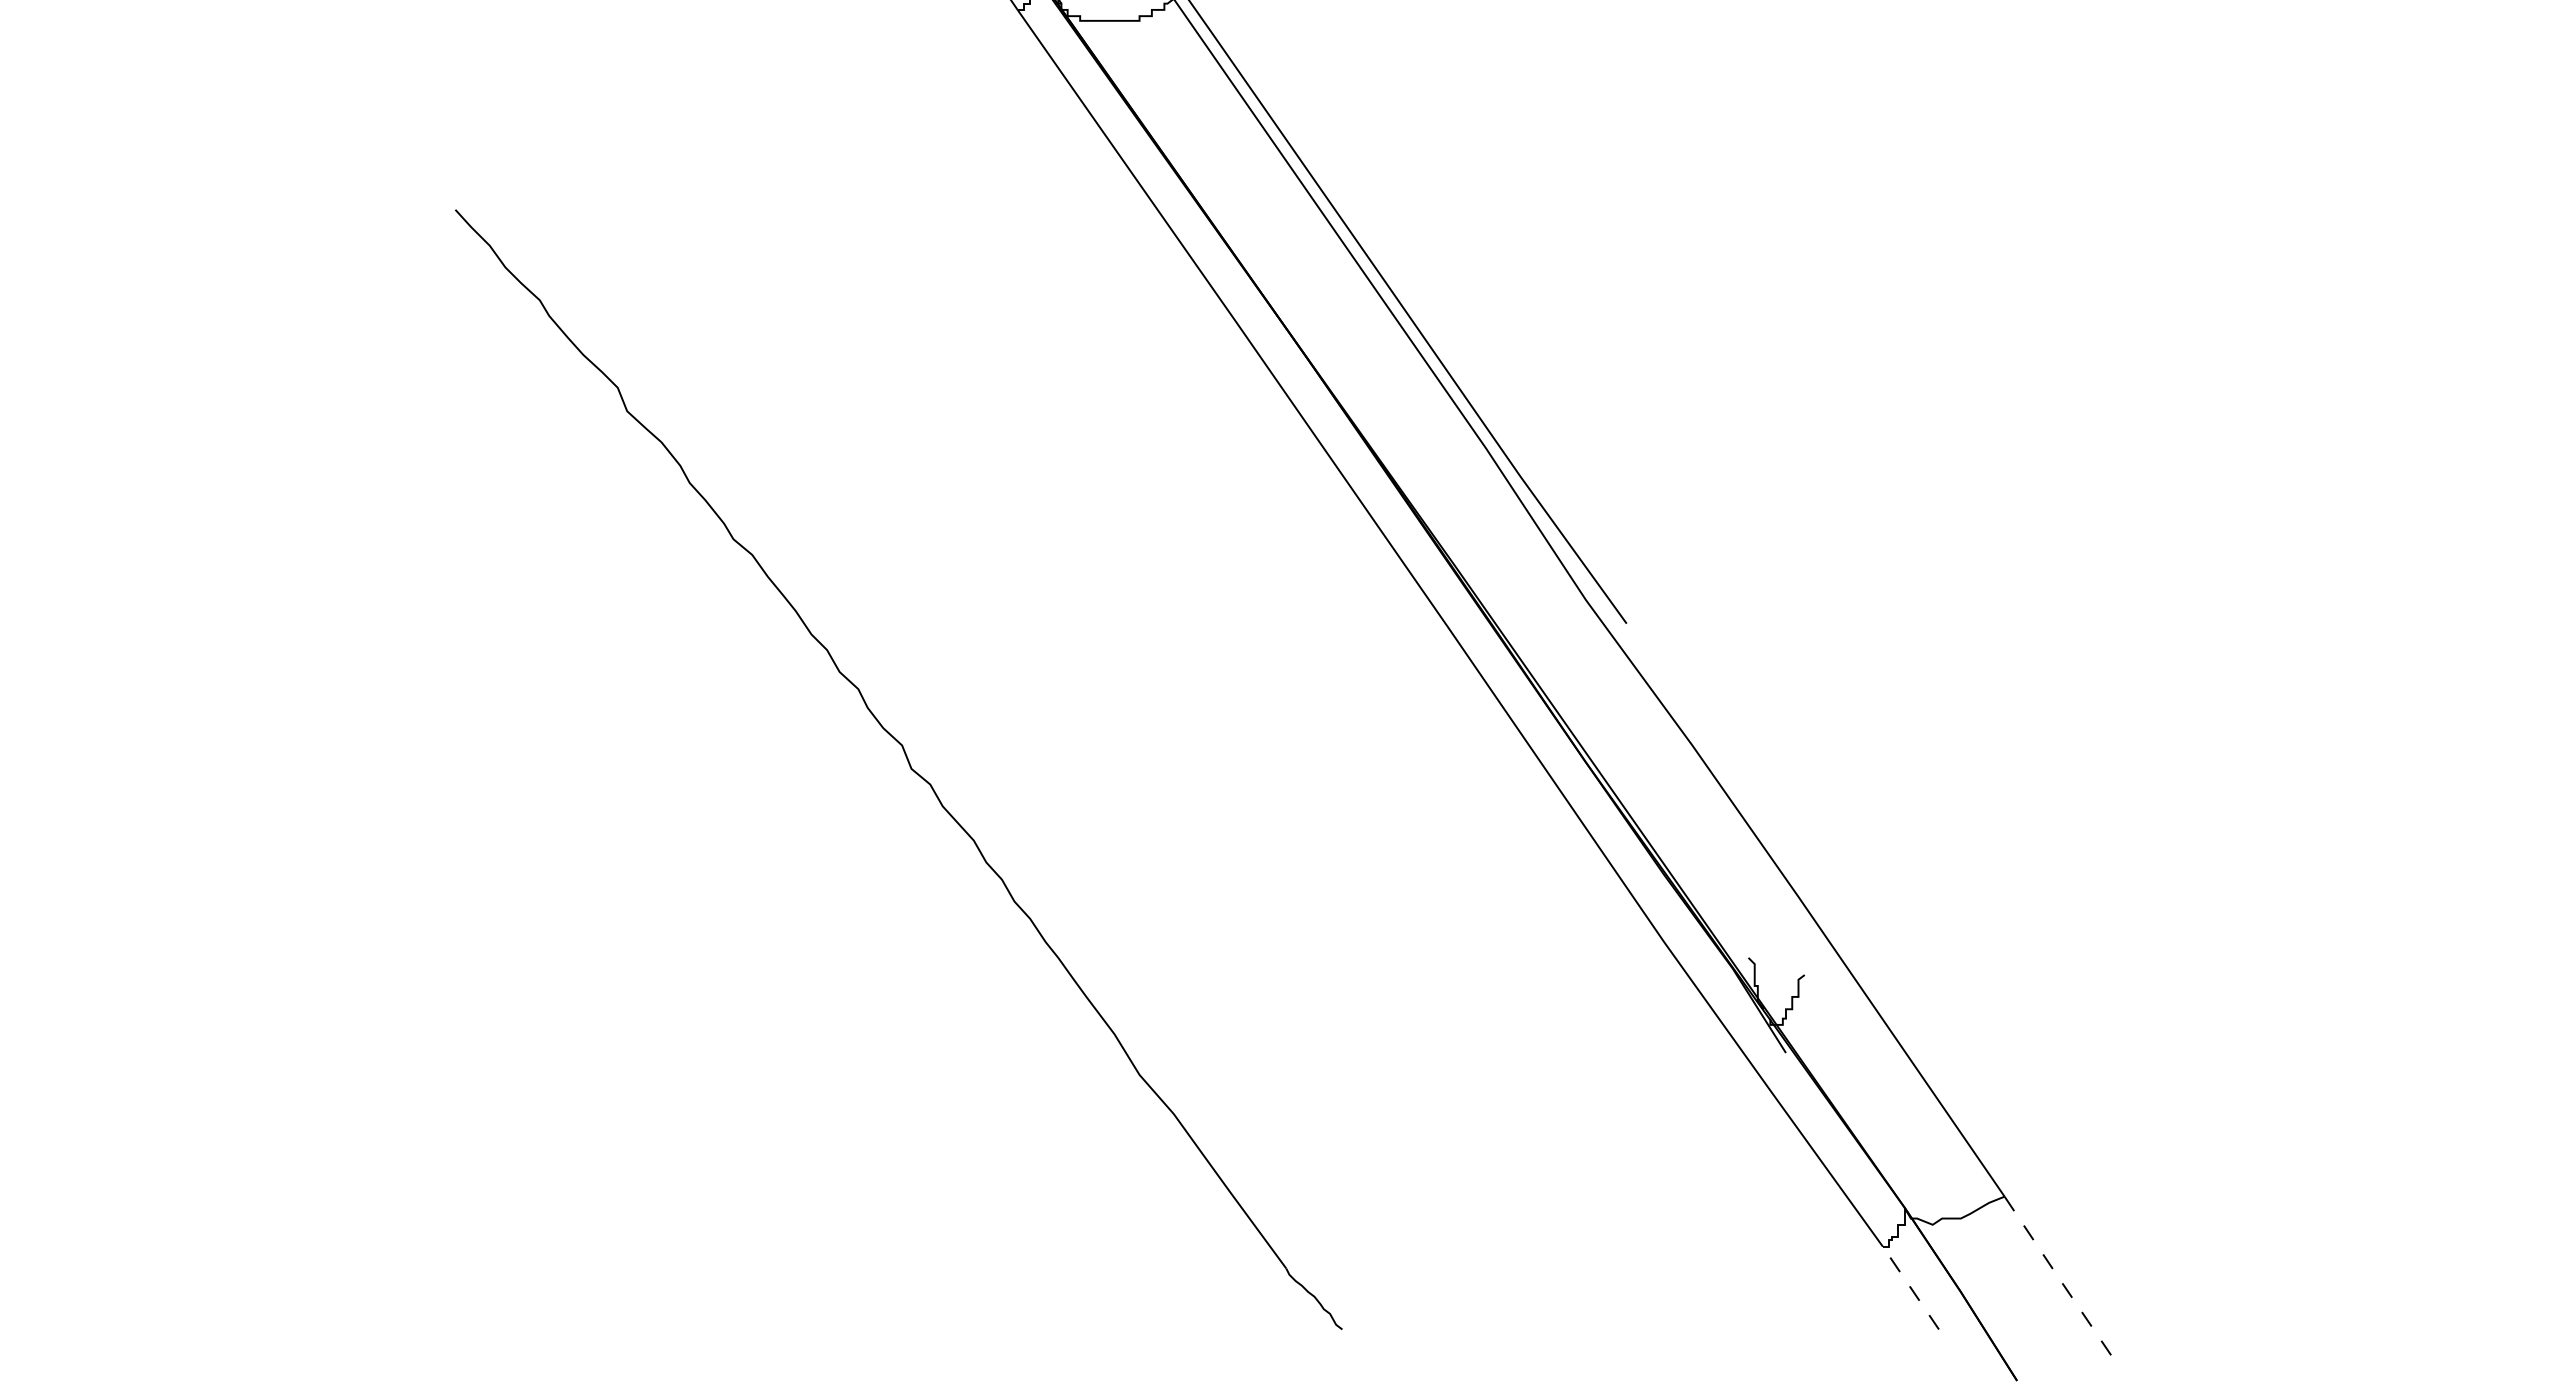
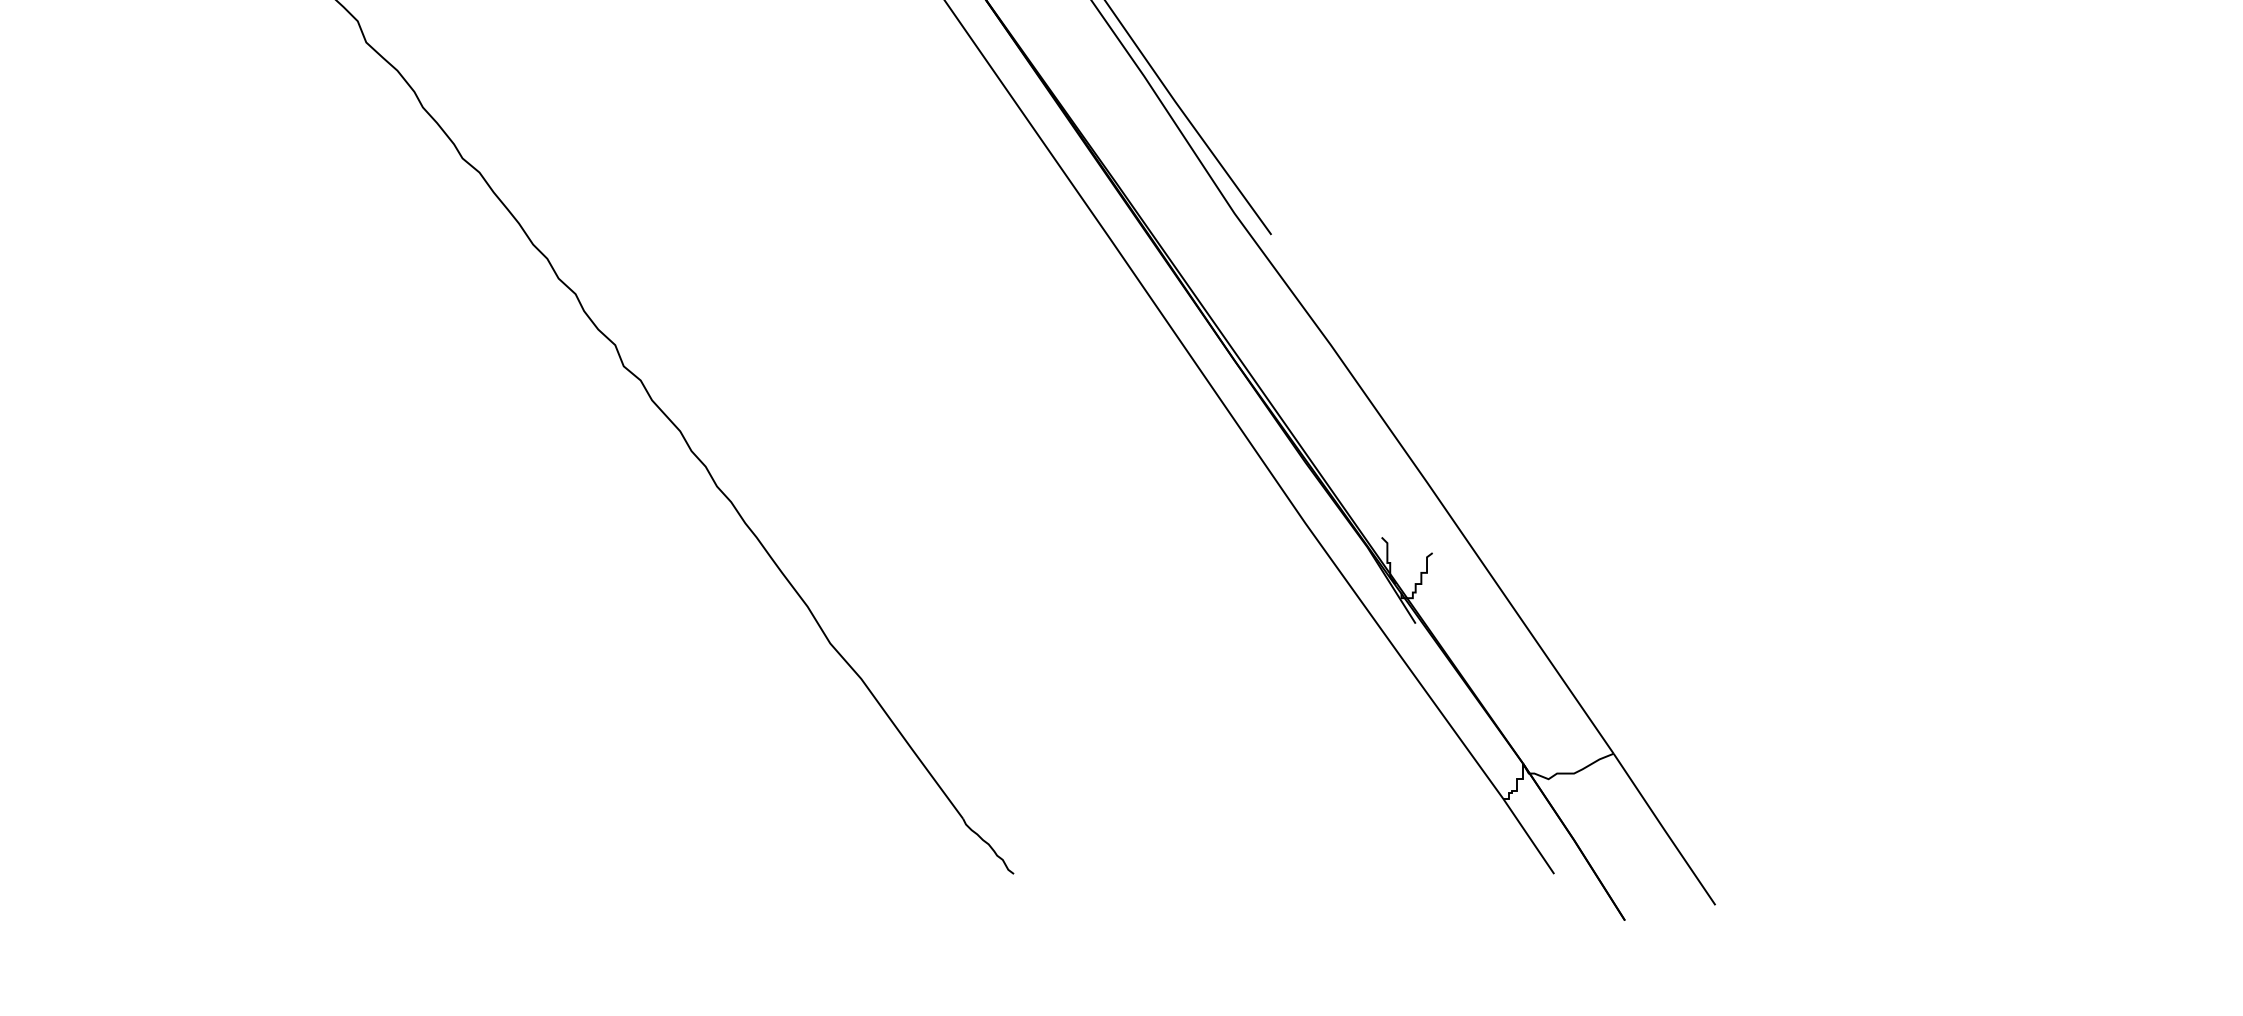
line: (2060, 1281) -> (1664, 830), dashed -> solid
line: (1910, 1287) -> (1528, 836), dashed -> solid

